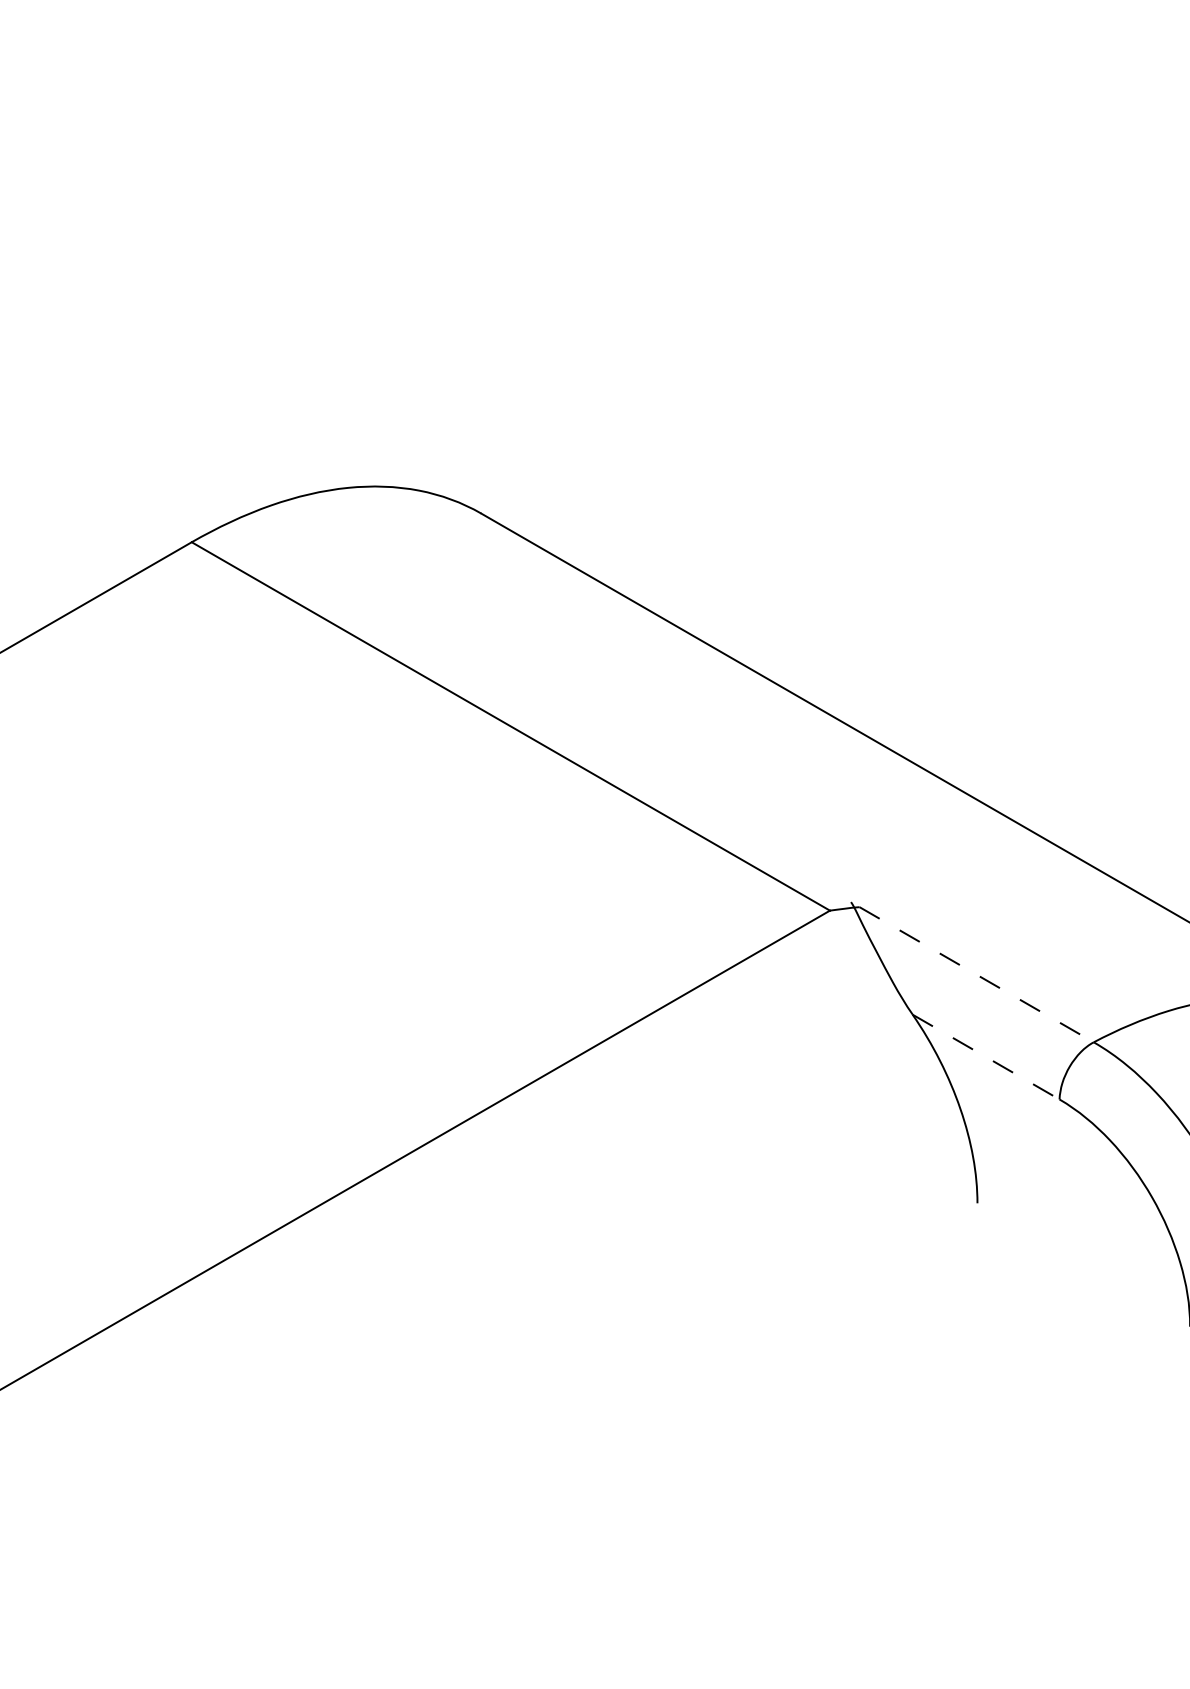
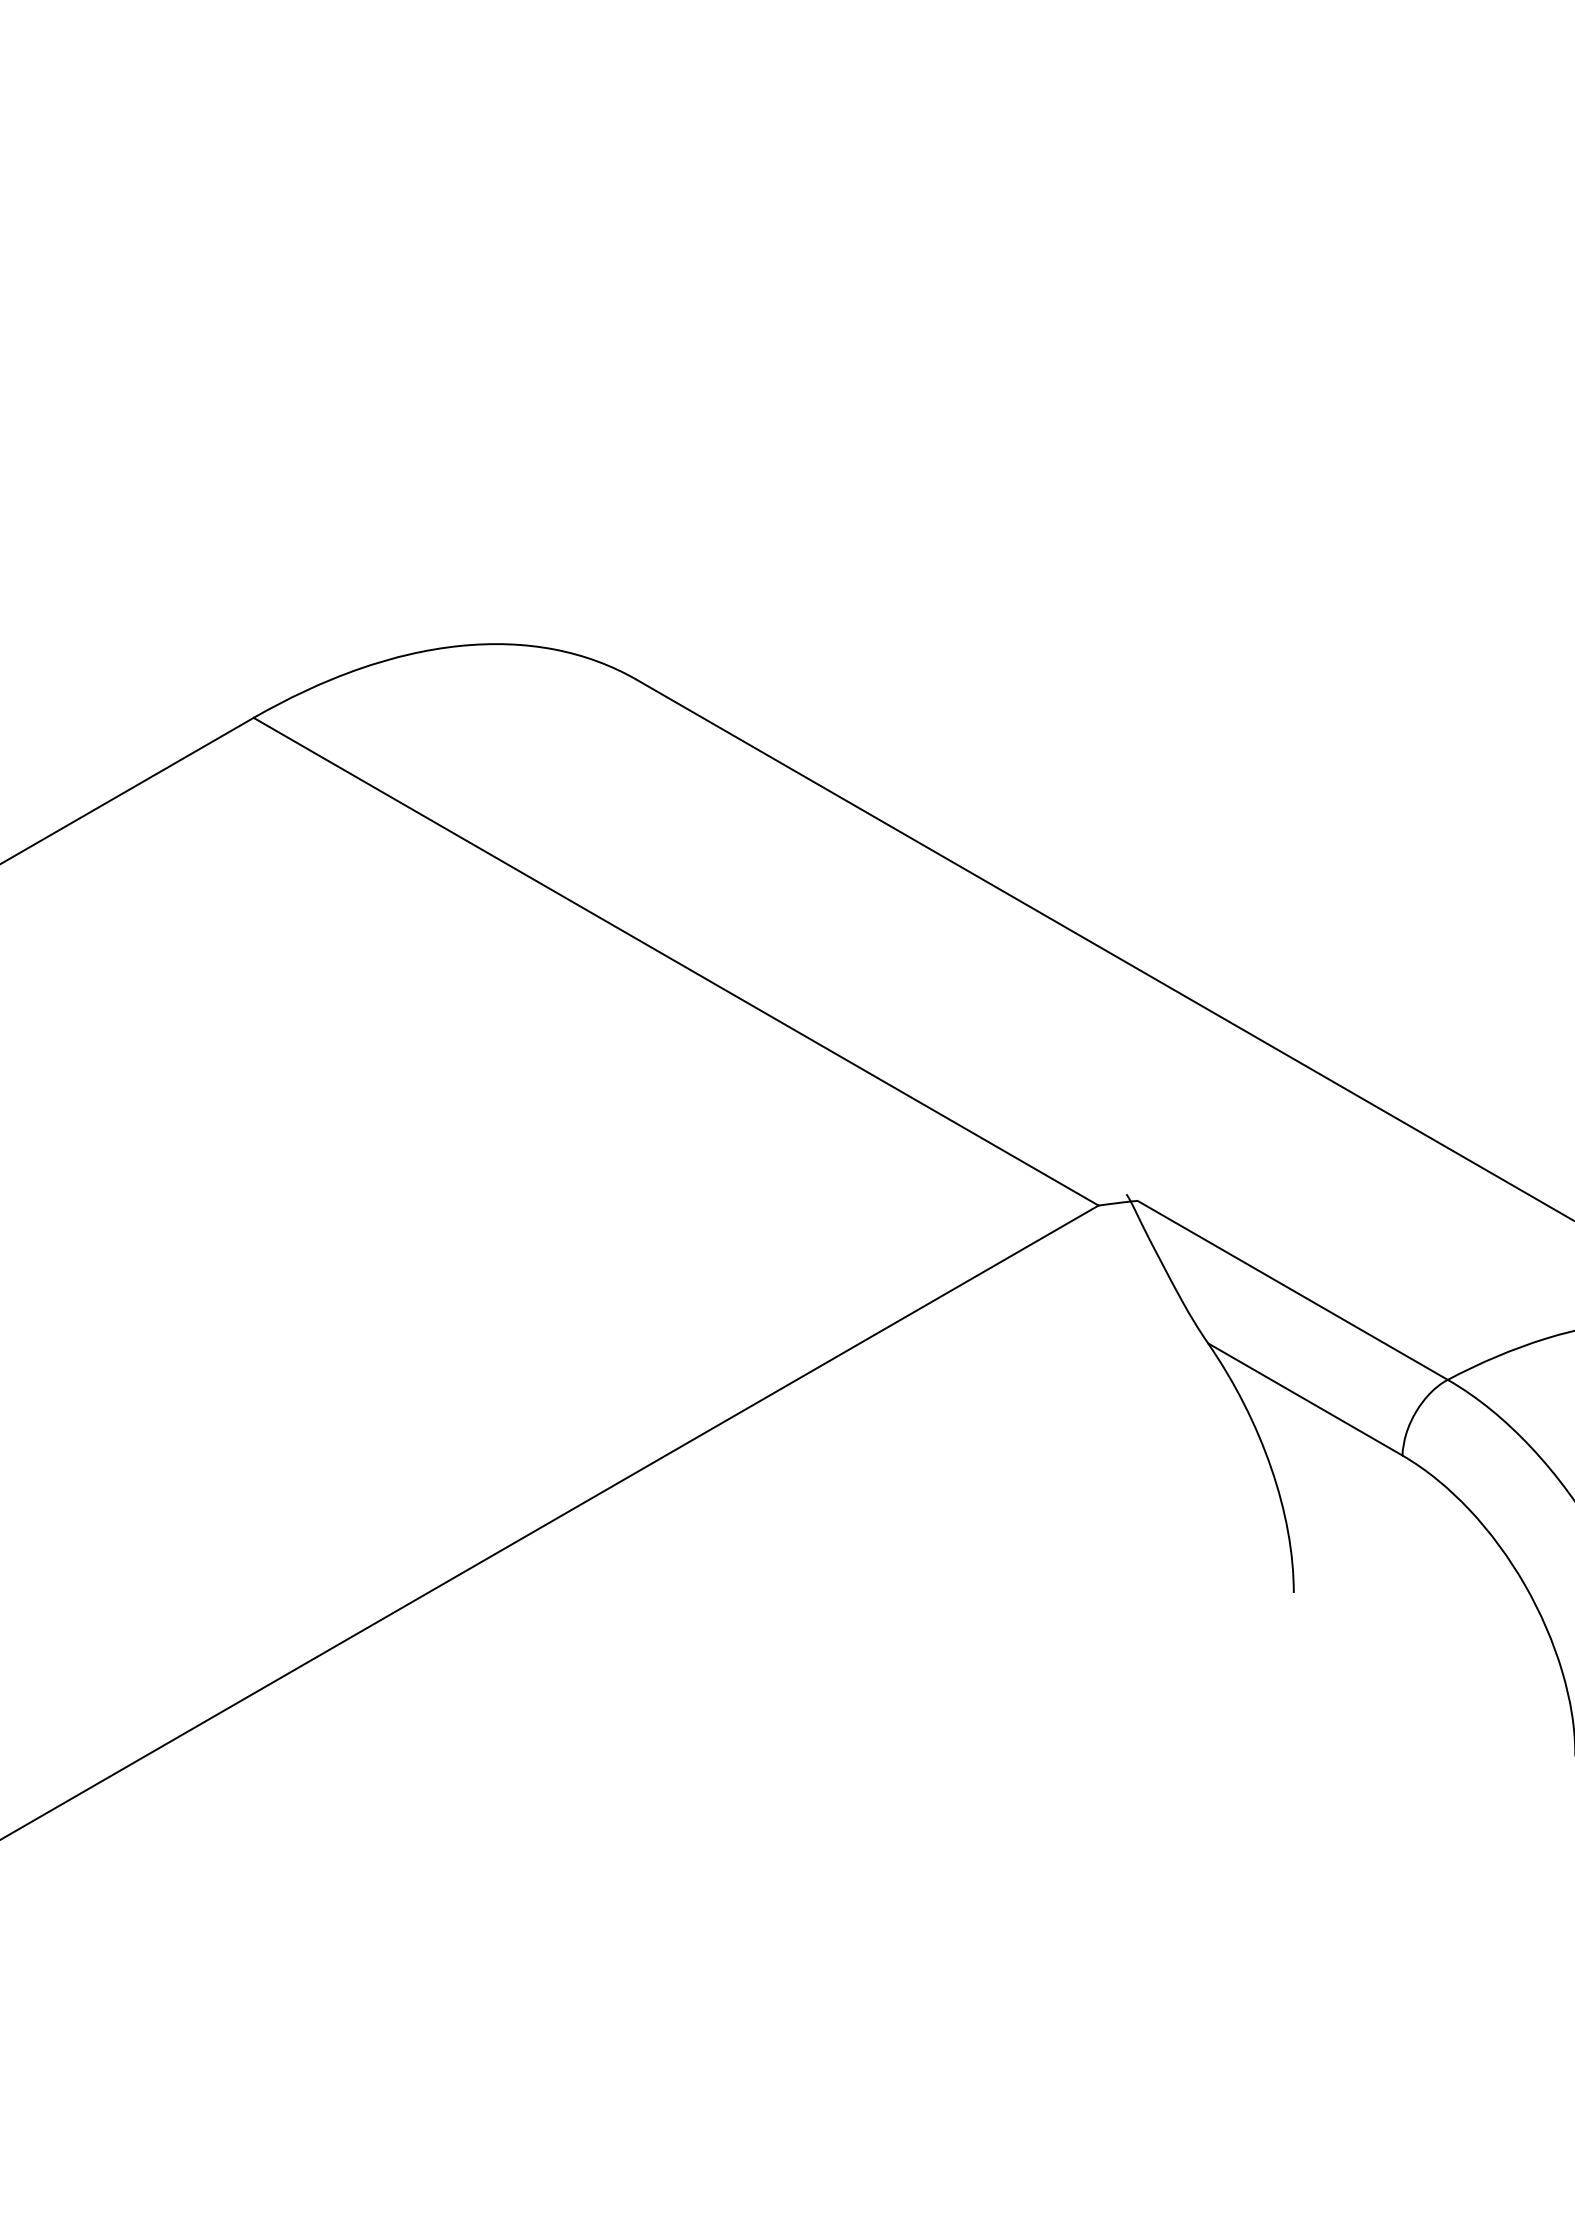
line: (977, 975) -> (1293, 1291), dashed -> solid
line: (986, 1057) -> (1305, 1399), dashed -> solid

